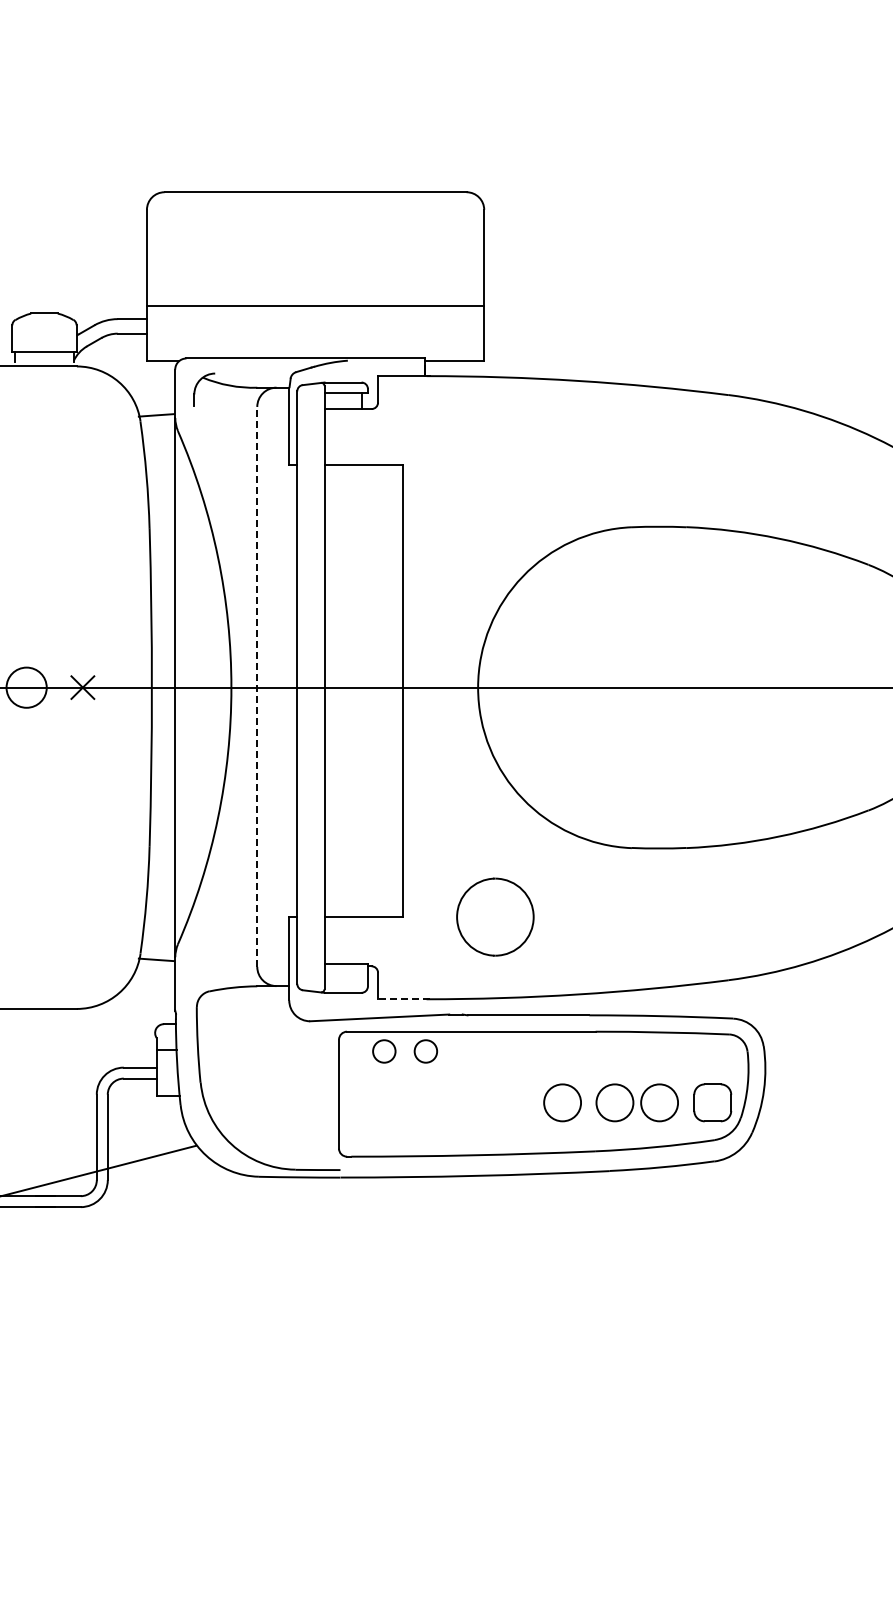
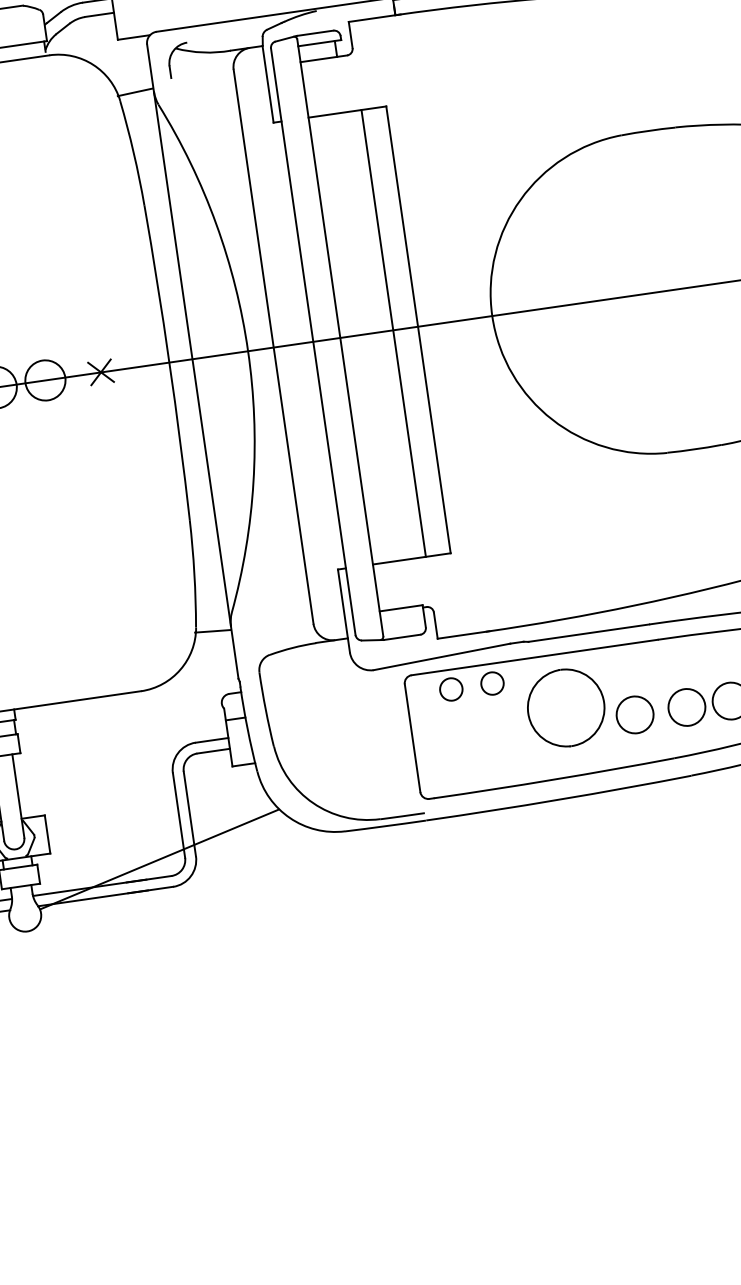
line: (257, 686) -> (273, 346), dashed -> solid
line: (378, 690) -> (394, 333), added
part: (495, 916) -> (566, 707), moved
line: (403, 999) -> (462, 635), dashed -> solid

